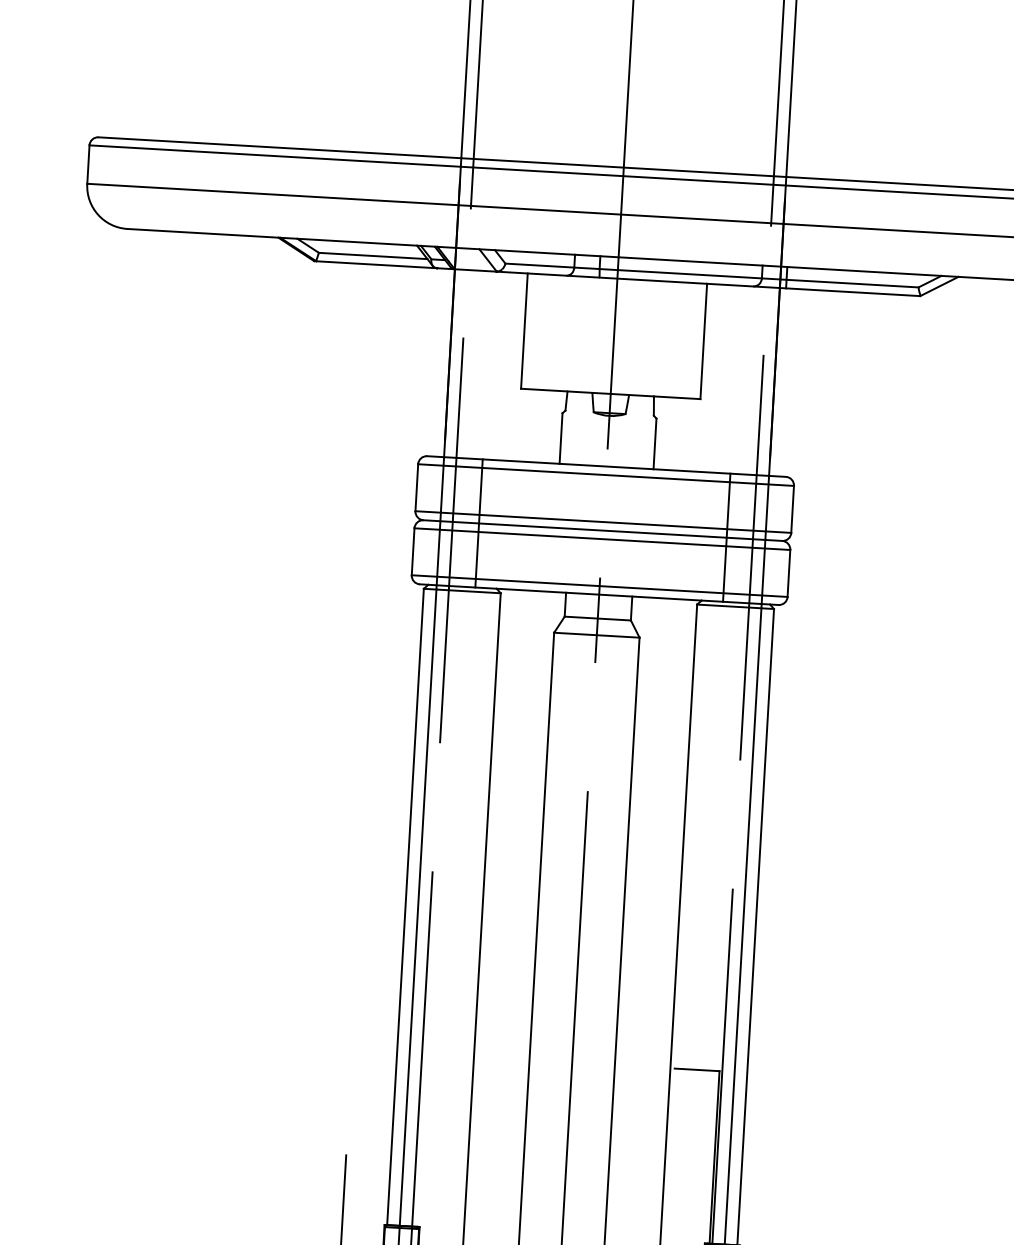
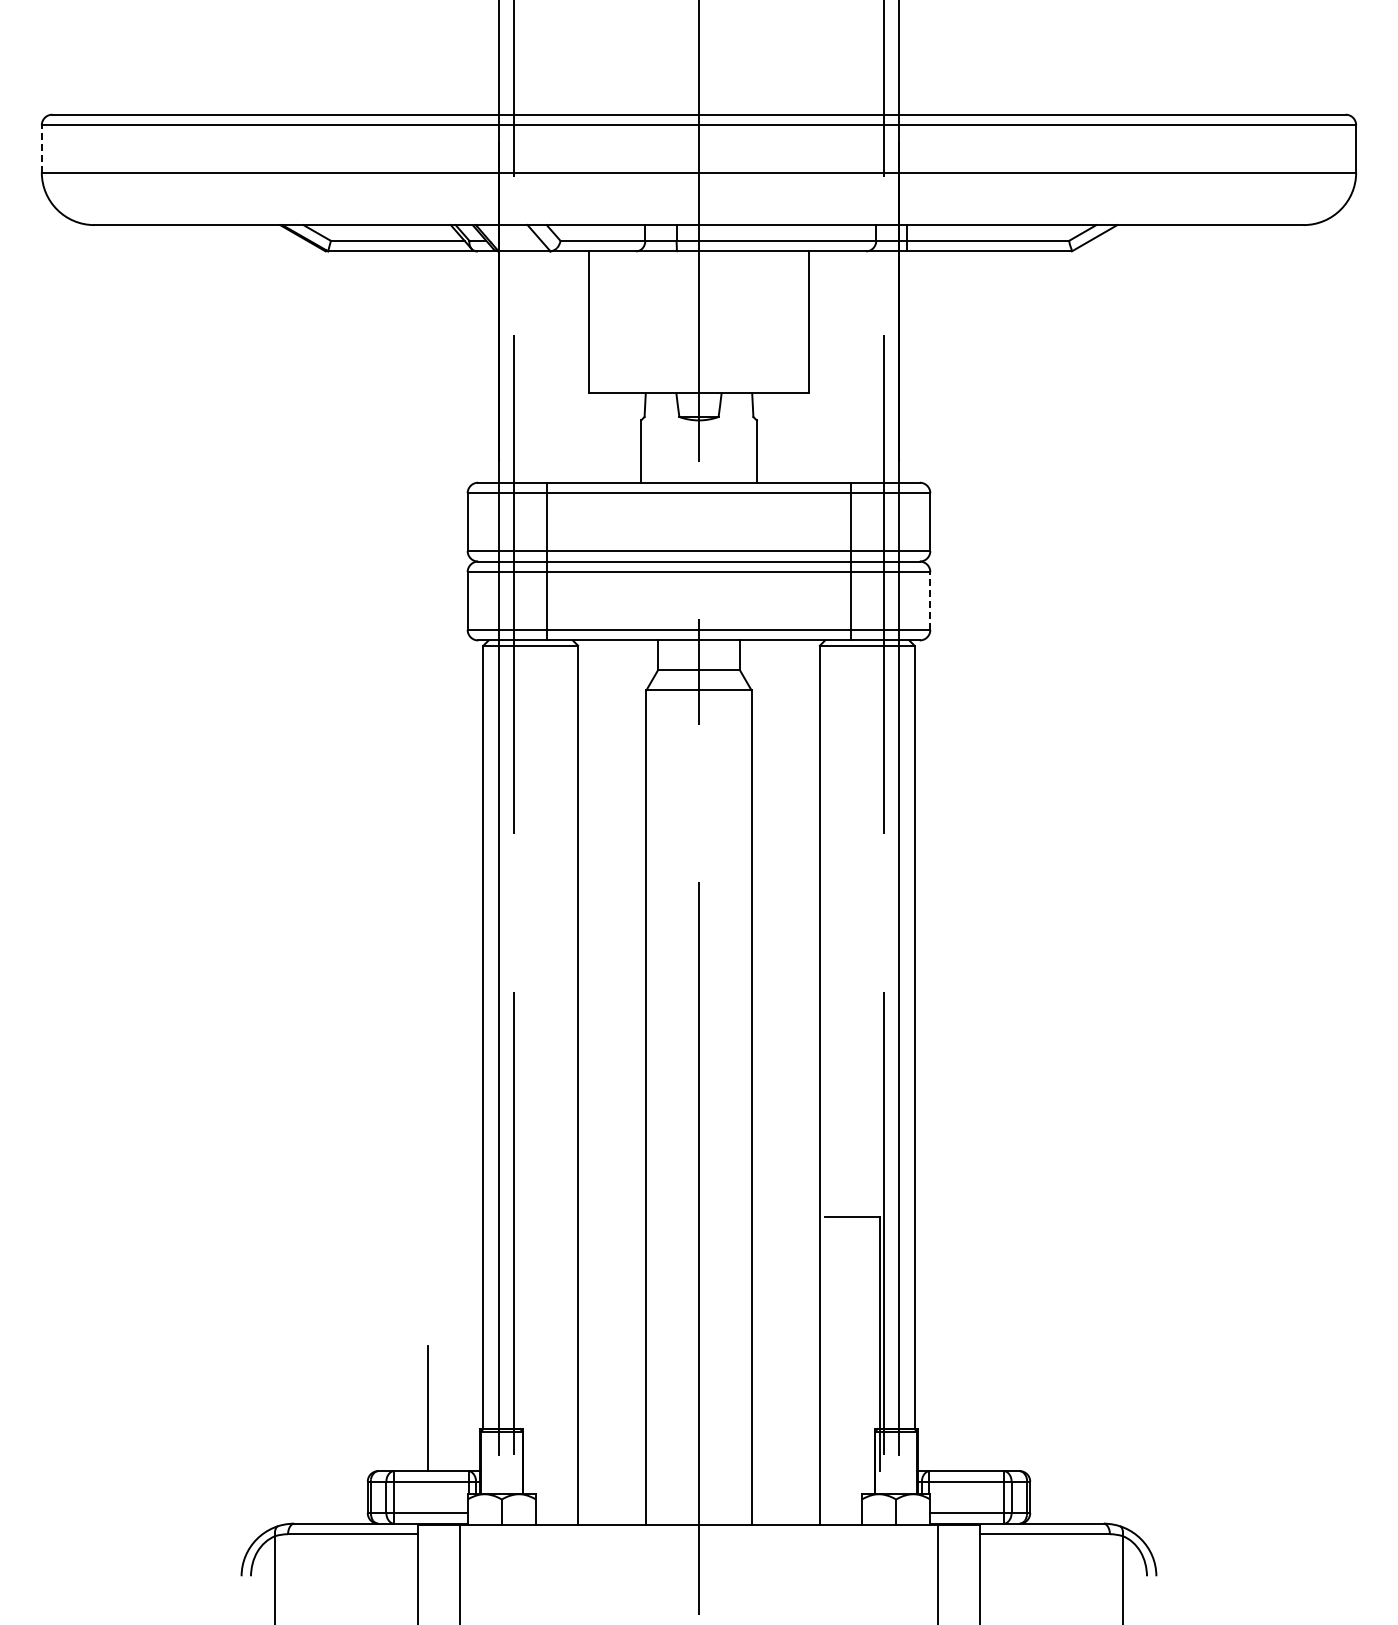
line: (88, 164) -> (41, 148), solid -> dashed
line: (789, 573) -> (930, 601), solid -> dashed

